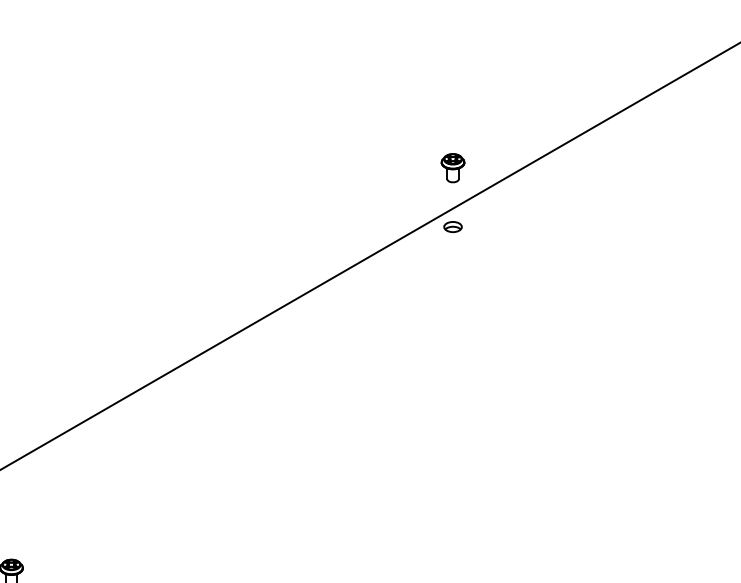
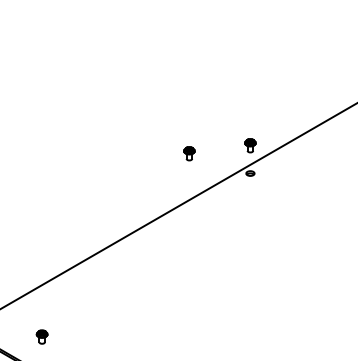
part: (323, 184) -> (189, 153), added

